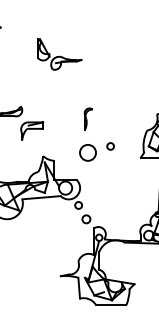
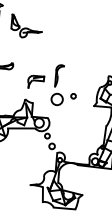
part: (59, 54) -> (26, 26), moved
part: (87, 118) -> (58, 75), size x1.4
part: (32, 130) -> (36, 81), moved

